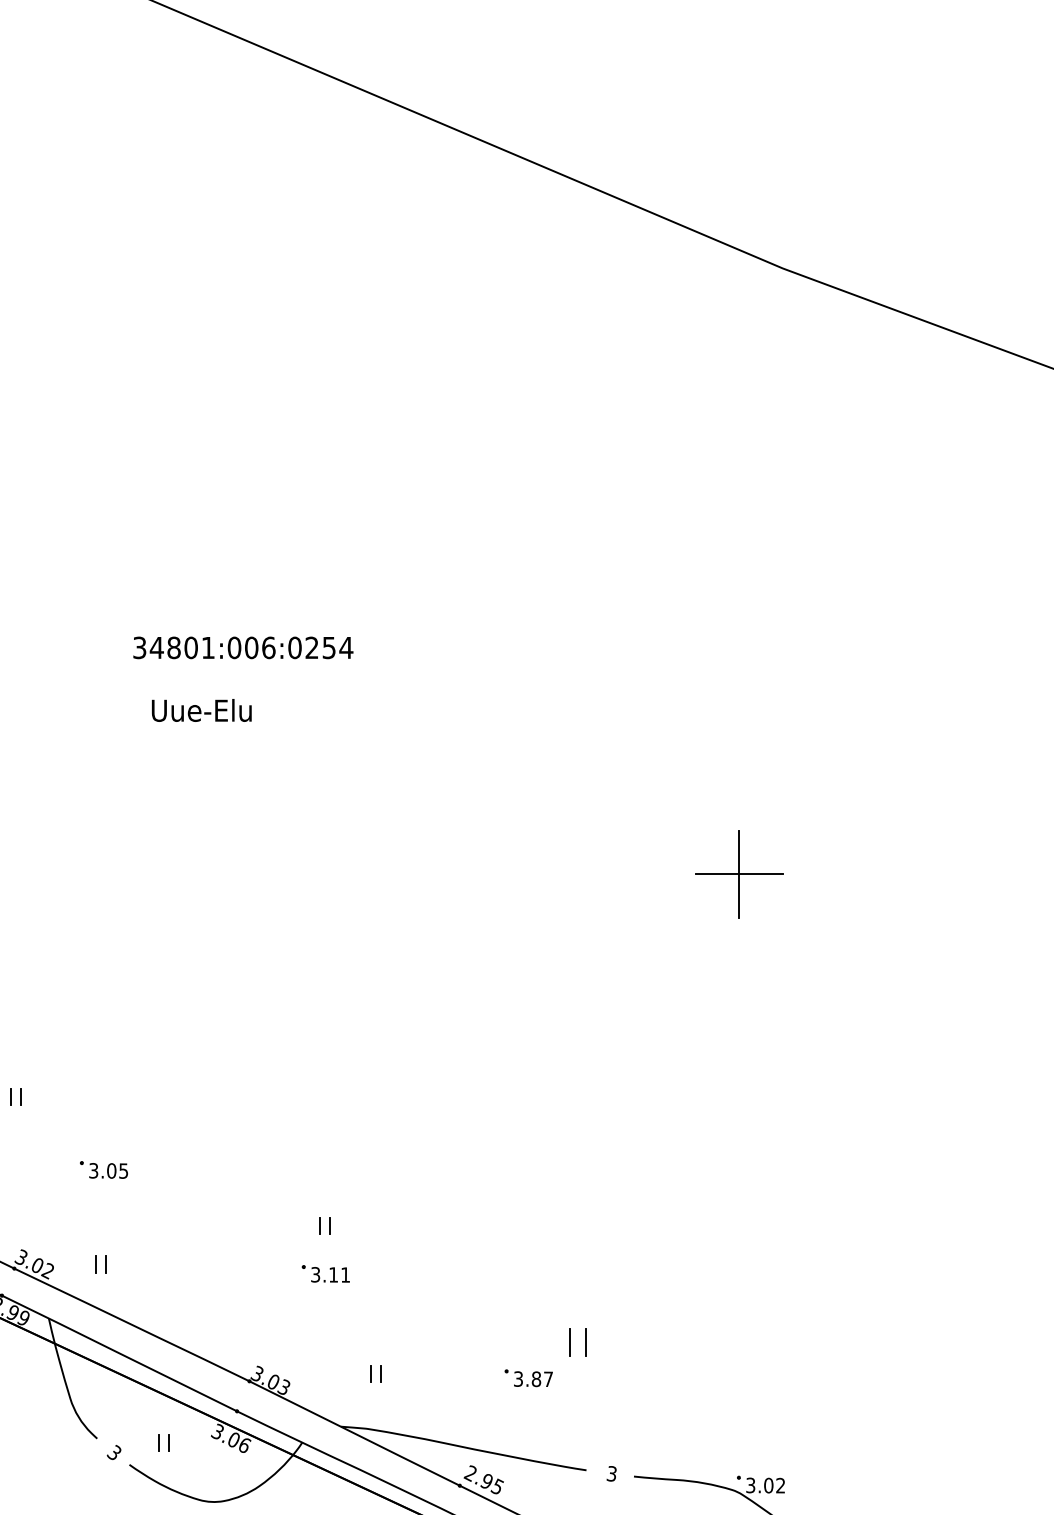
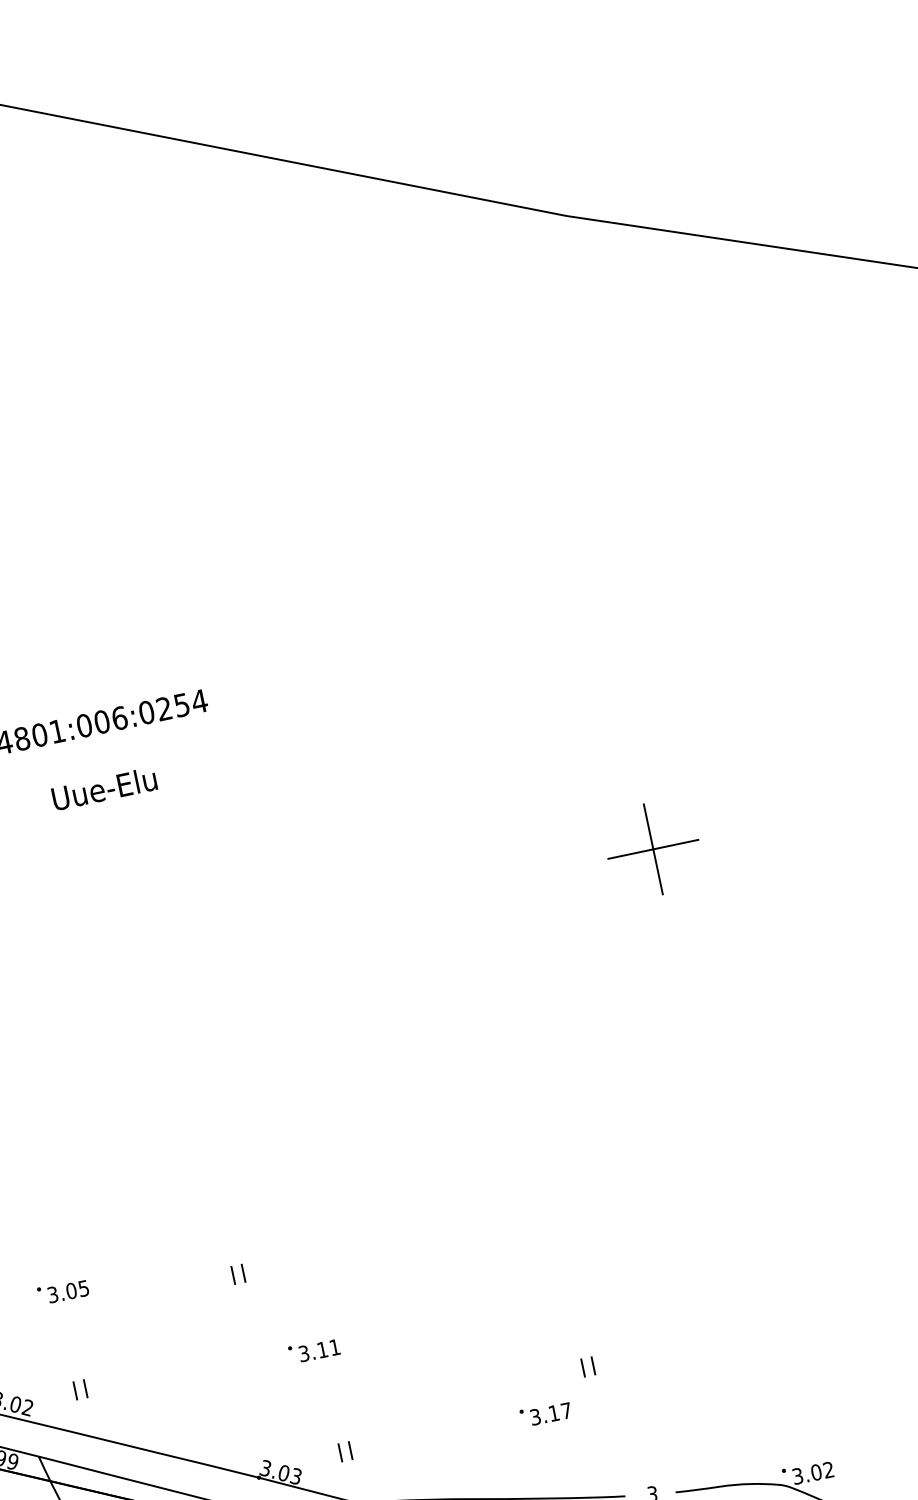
text: (201, 710) -> (104, 788), moved
part: (324, 1225) -> (237, 1273), moved
part: (576, 1342) -> (587, 1366), size x0.62
part: (375, 1373) -> (344, 1451), moved
text: (536, 1379) -> (554, 1413), 3.87 -> 3.17

